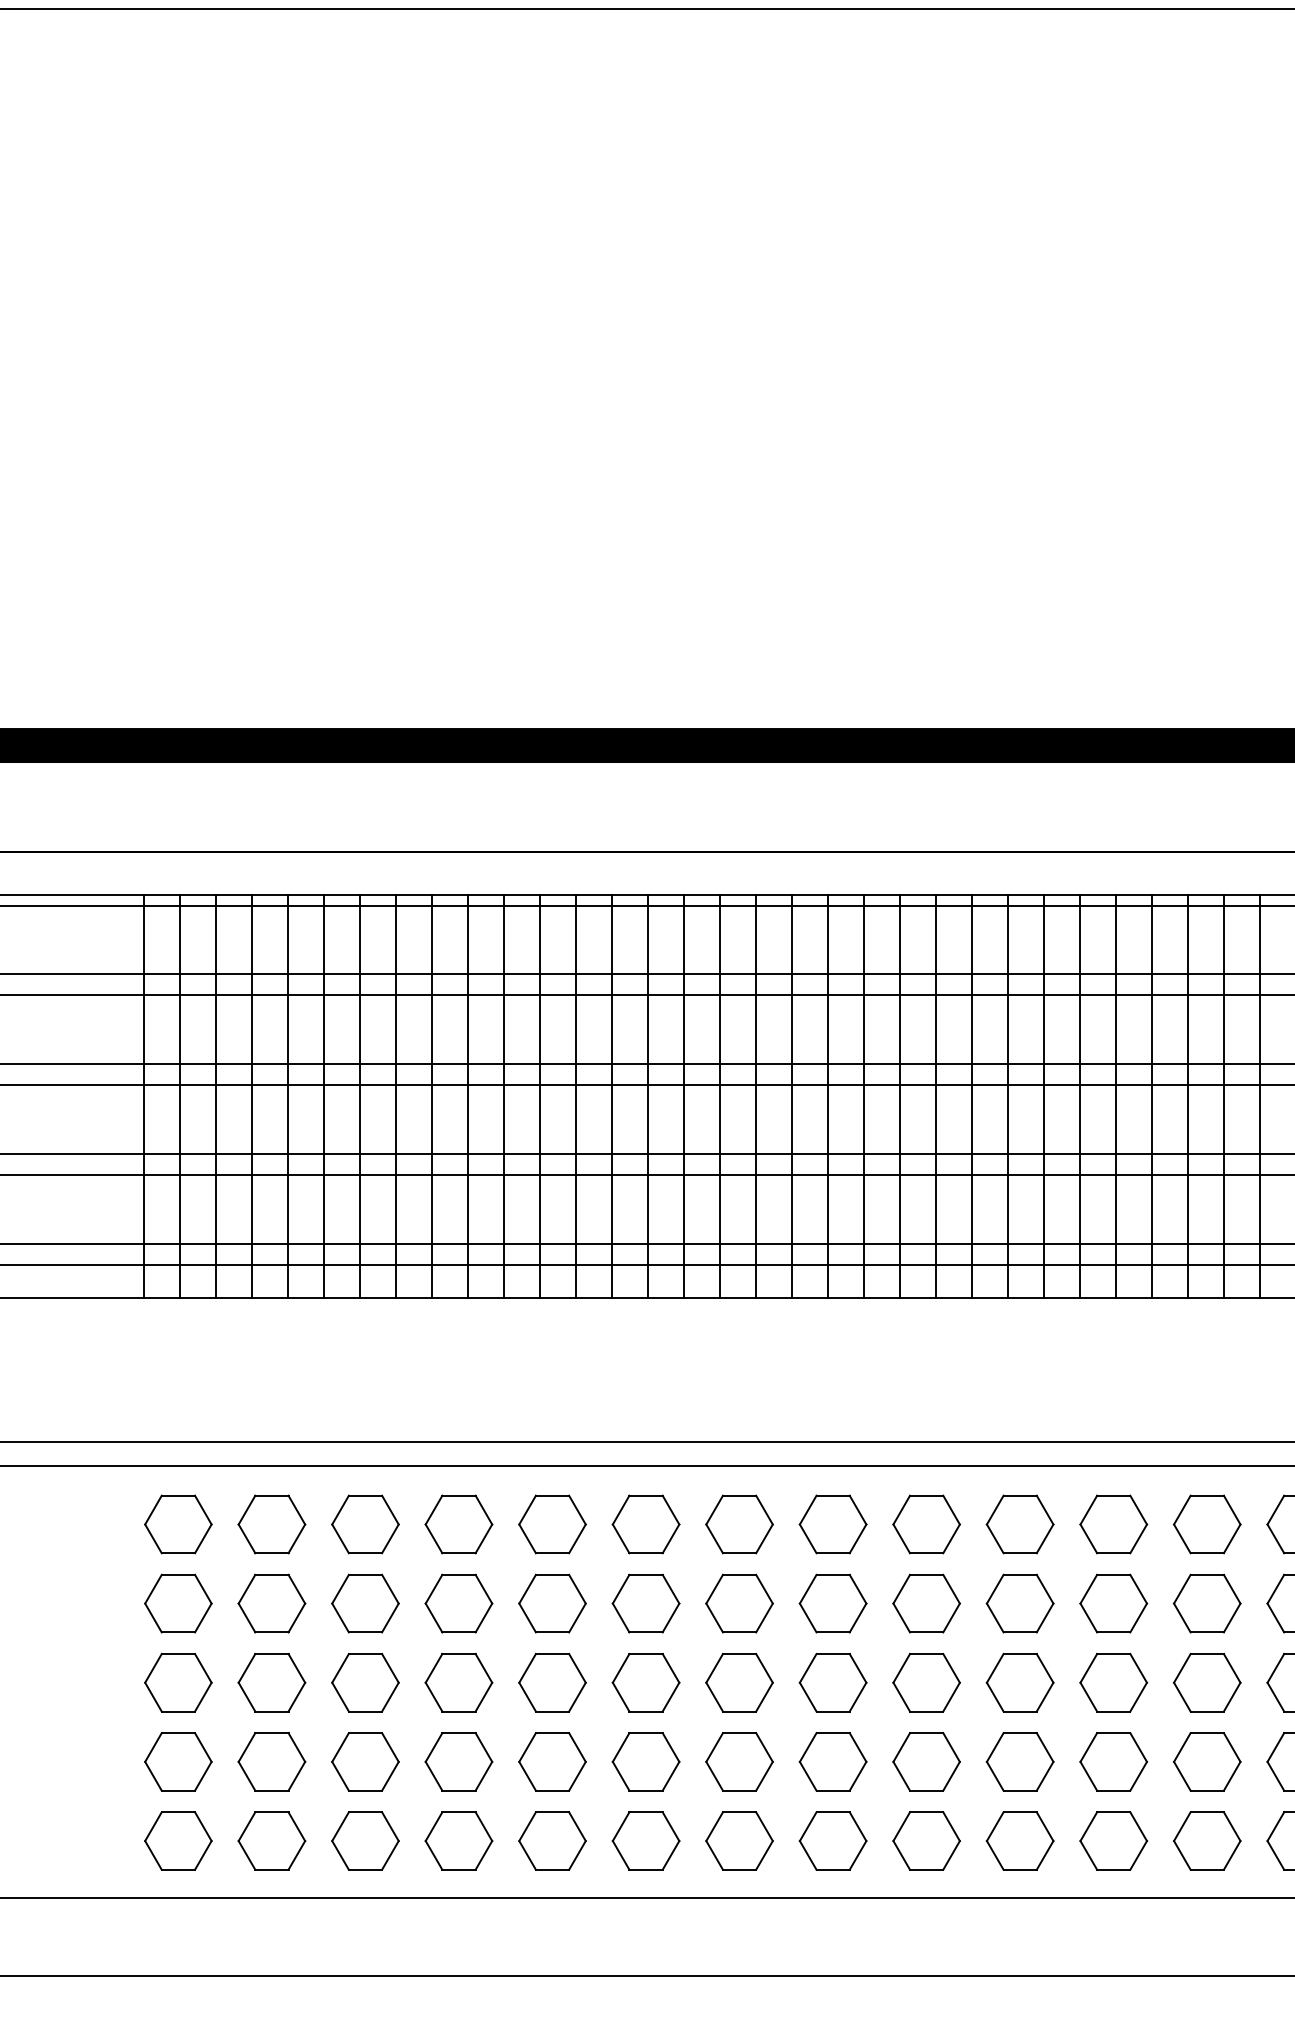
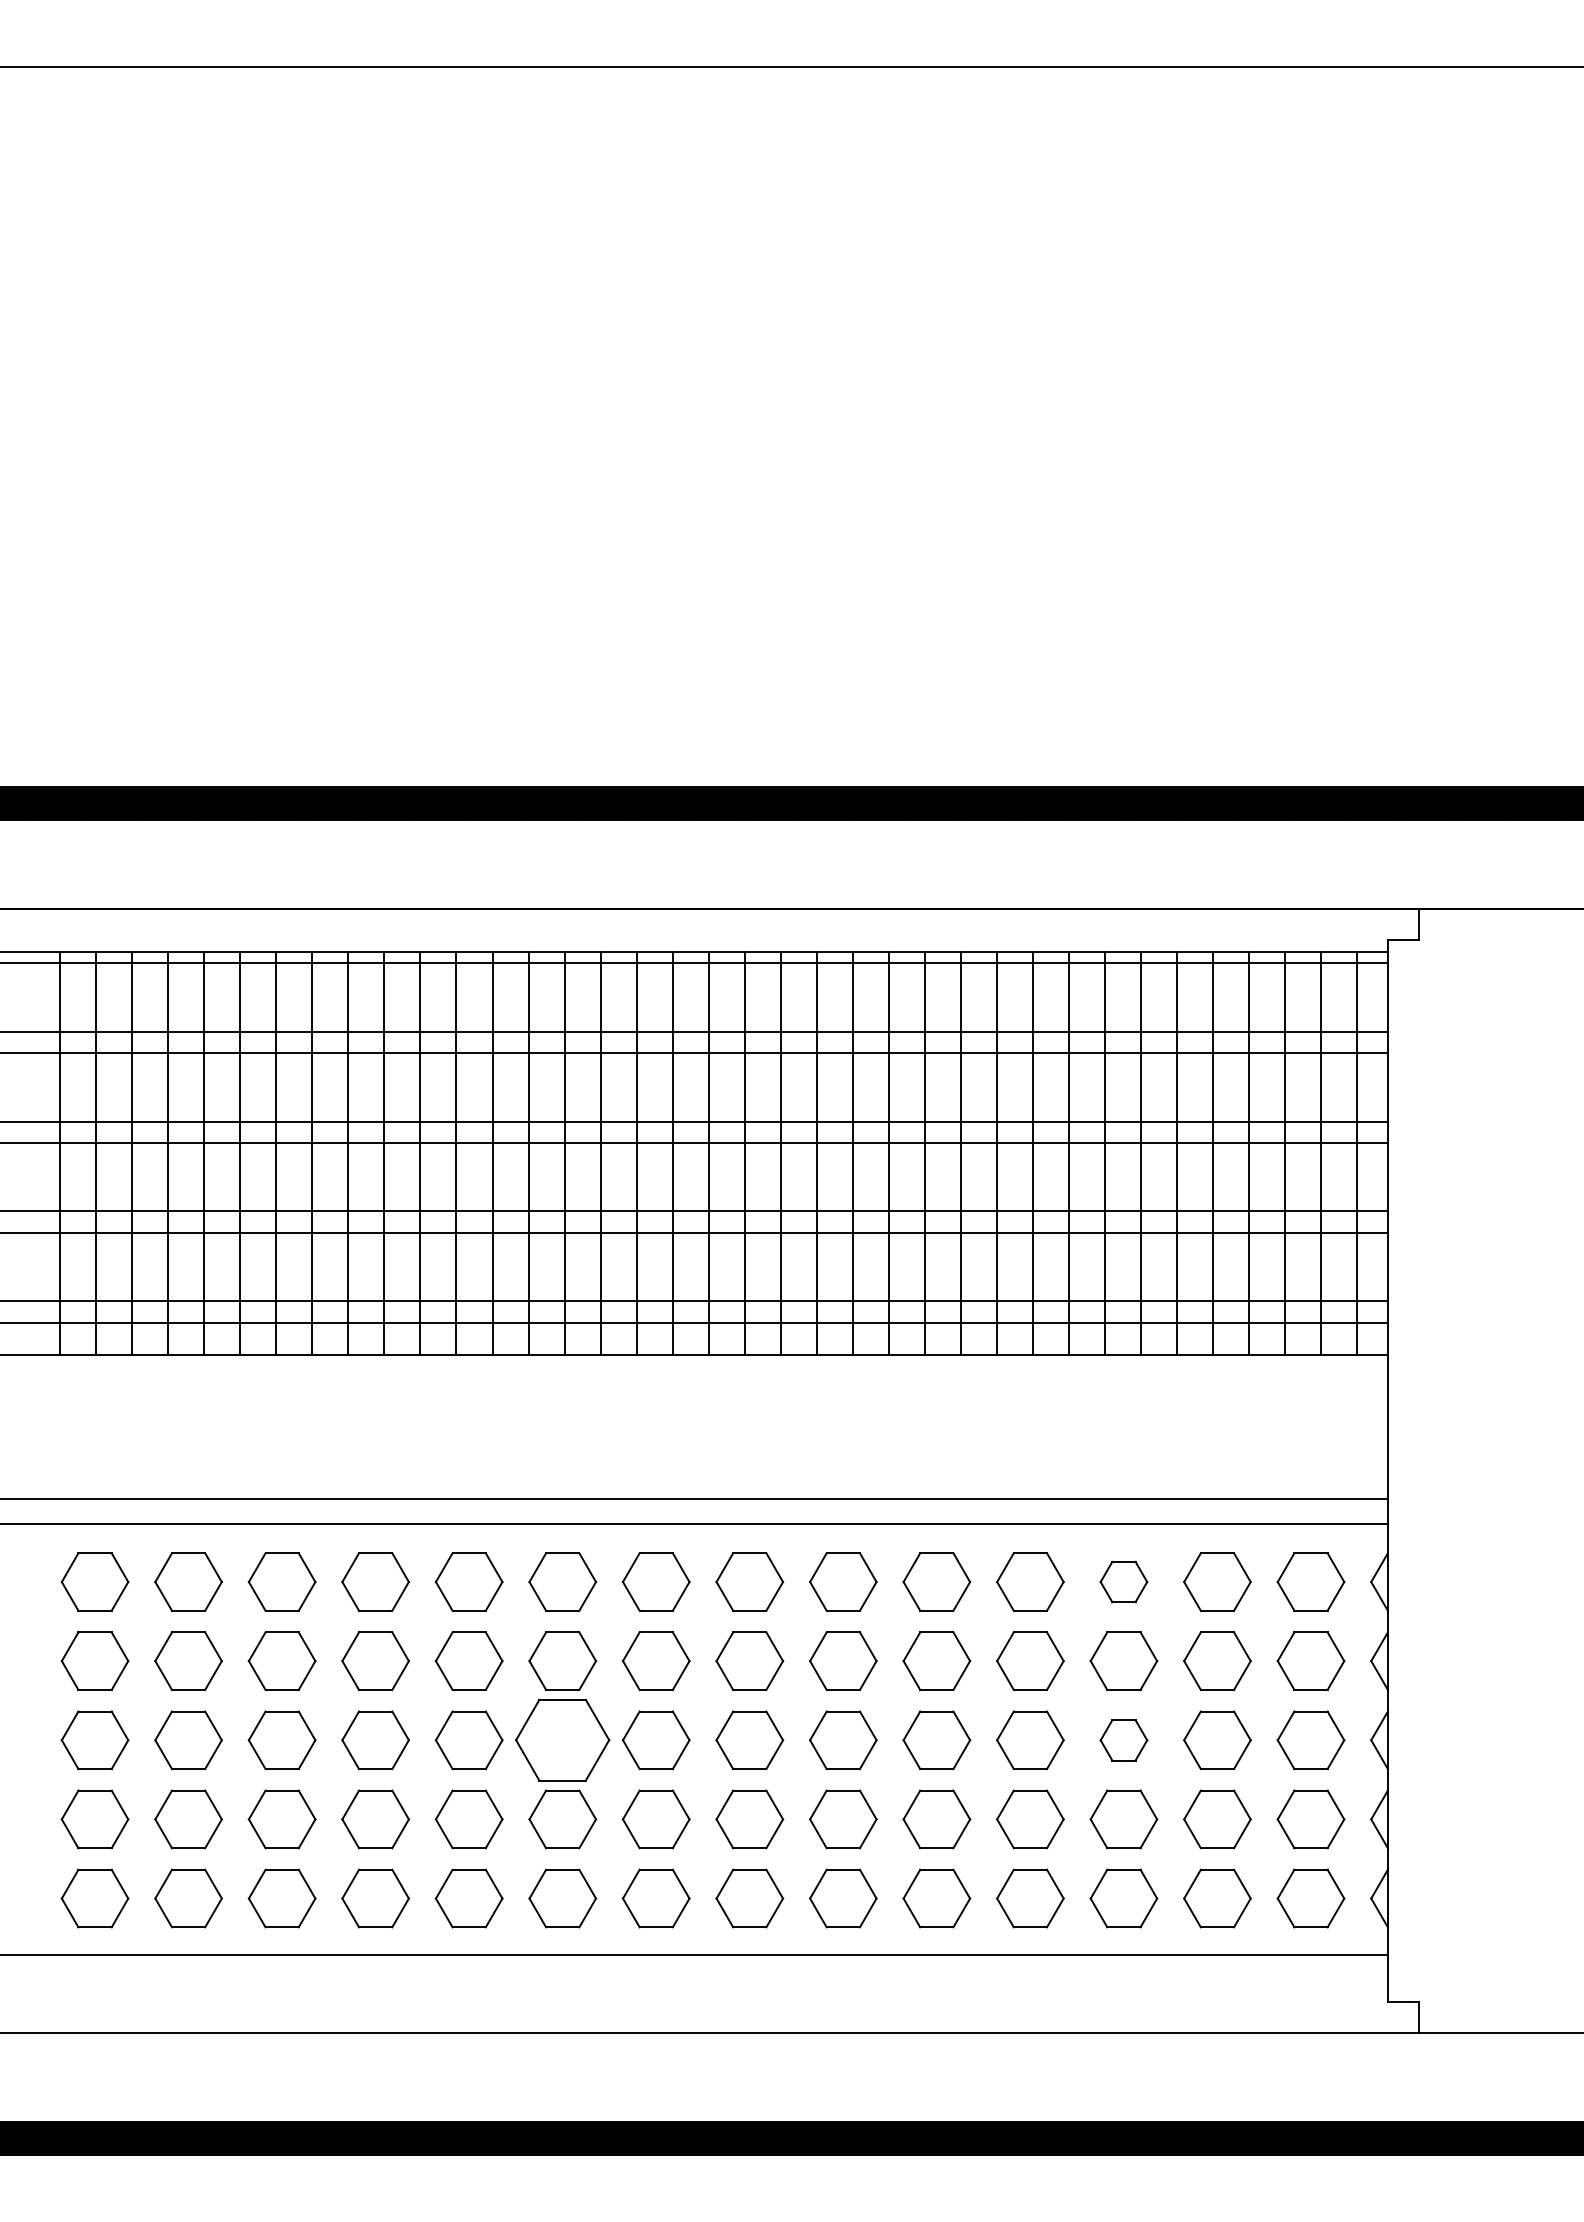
part: (1206, 1523) -> (1123, 1581), size x0.7
part: (645, 1682) -> (562, 1740), size x1.4
part: (1206, 1682) -> (1123, 1740), size x0.7

